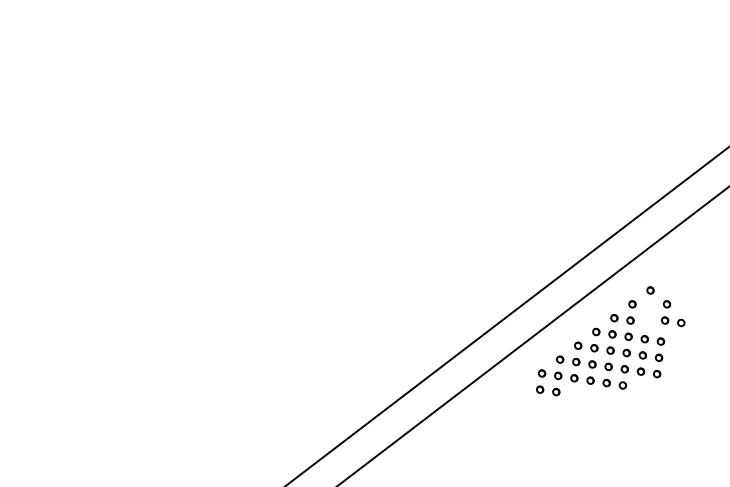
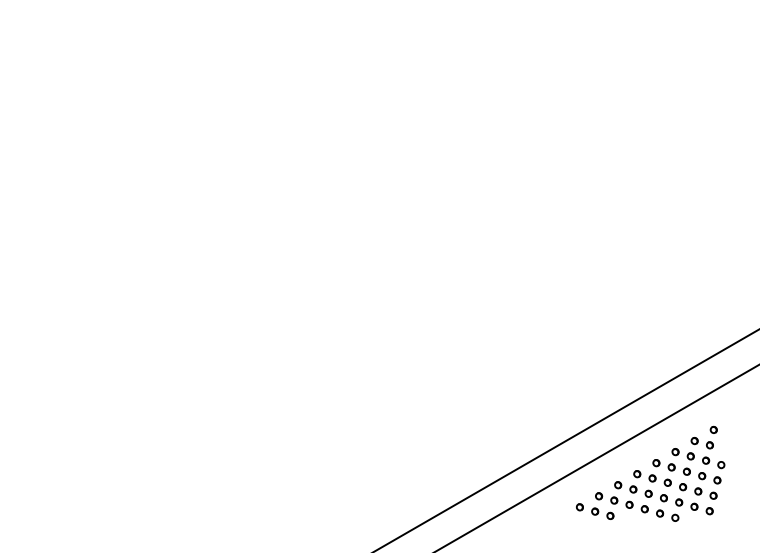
part: (672, 314) -> (713, 455), moved
part: (523, 387) -> (579, 507), added

